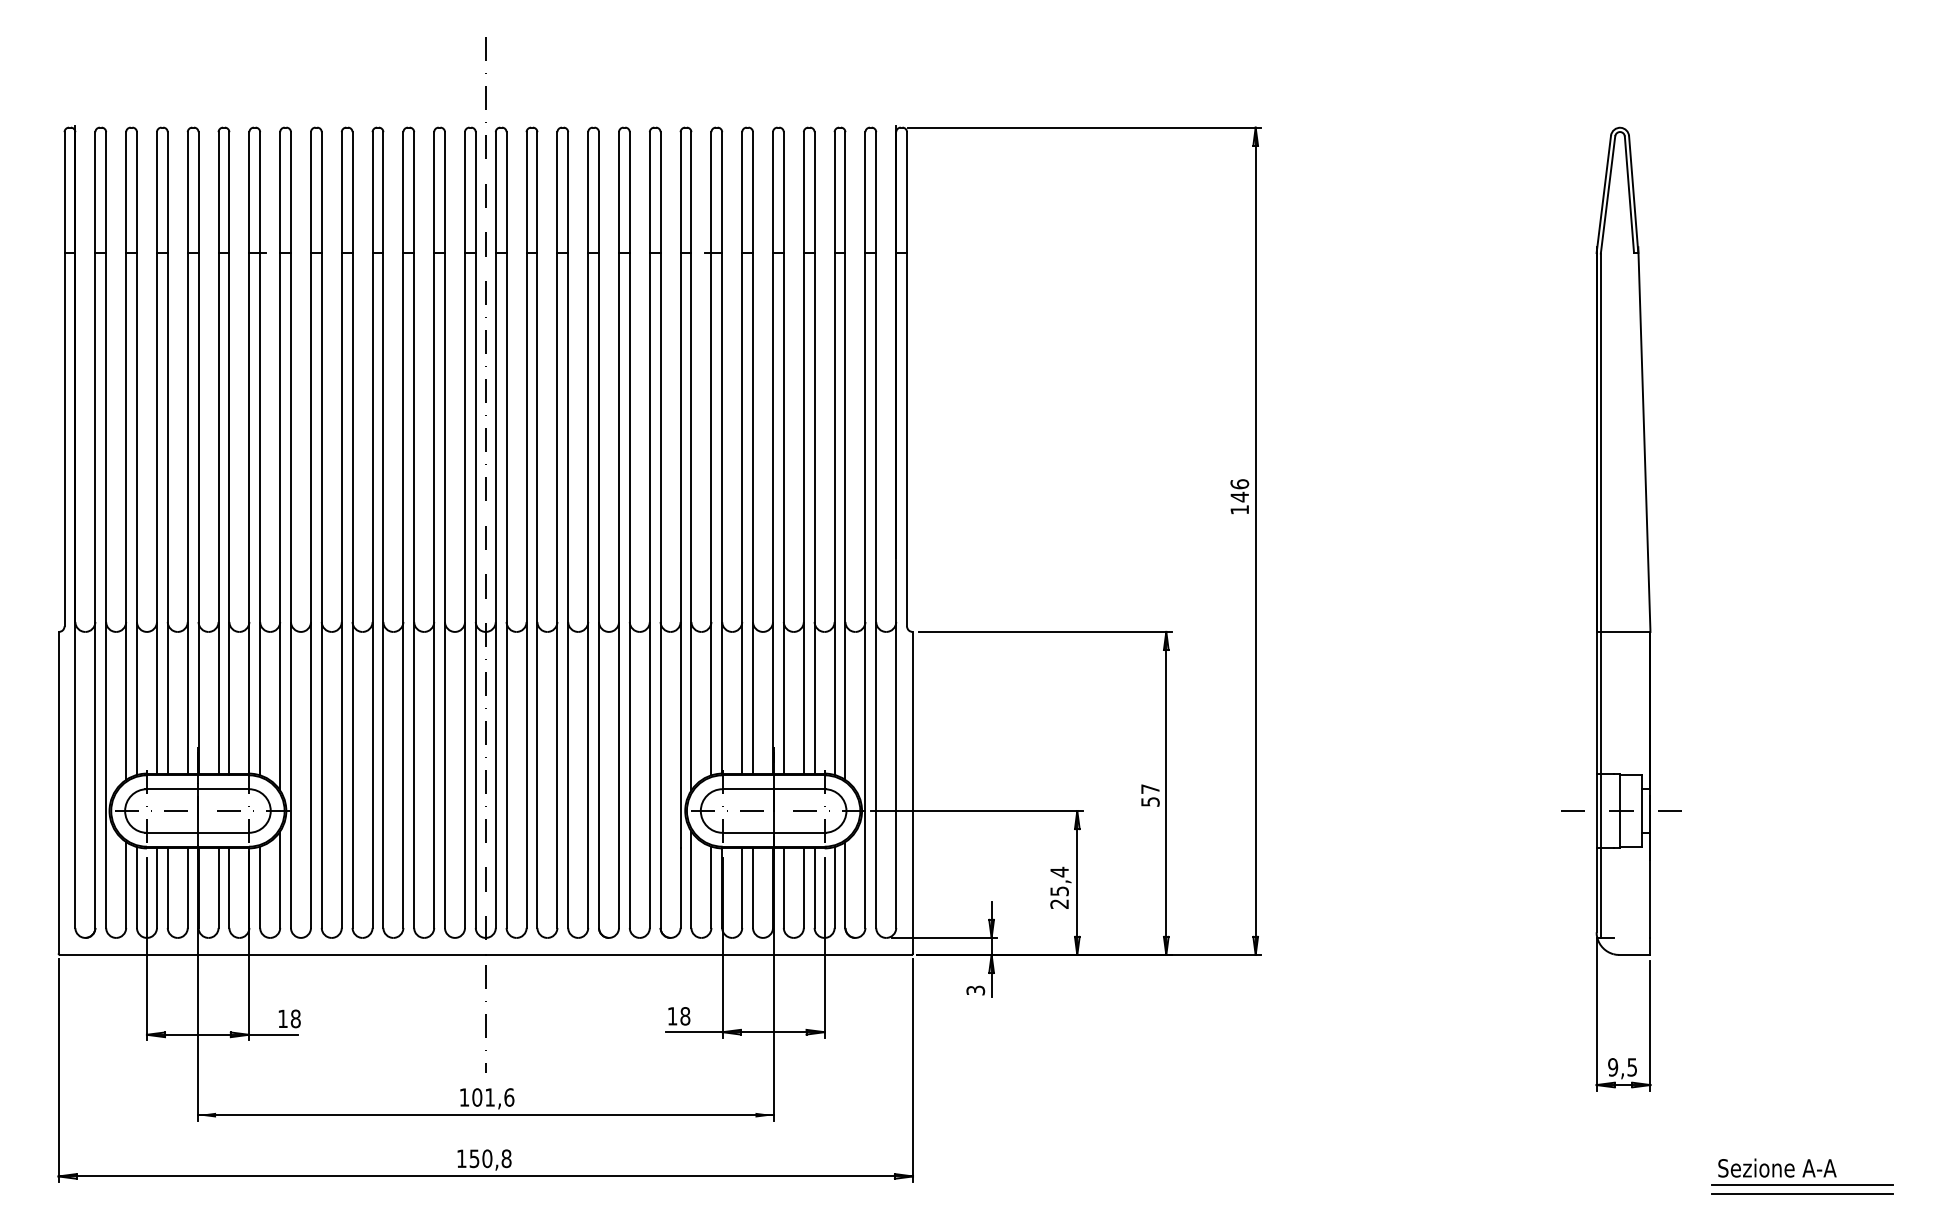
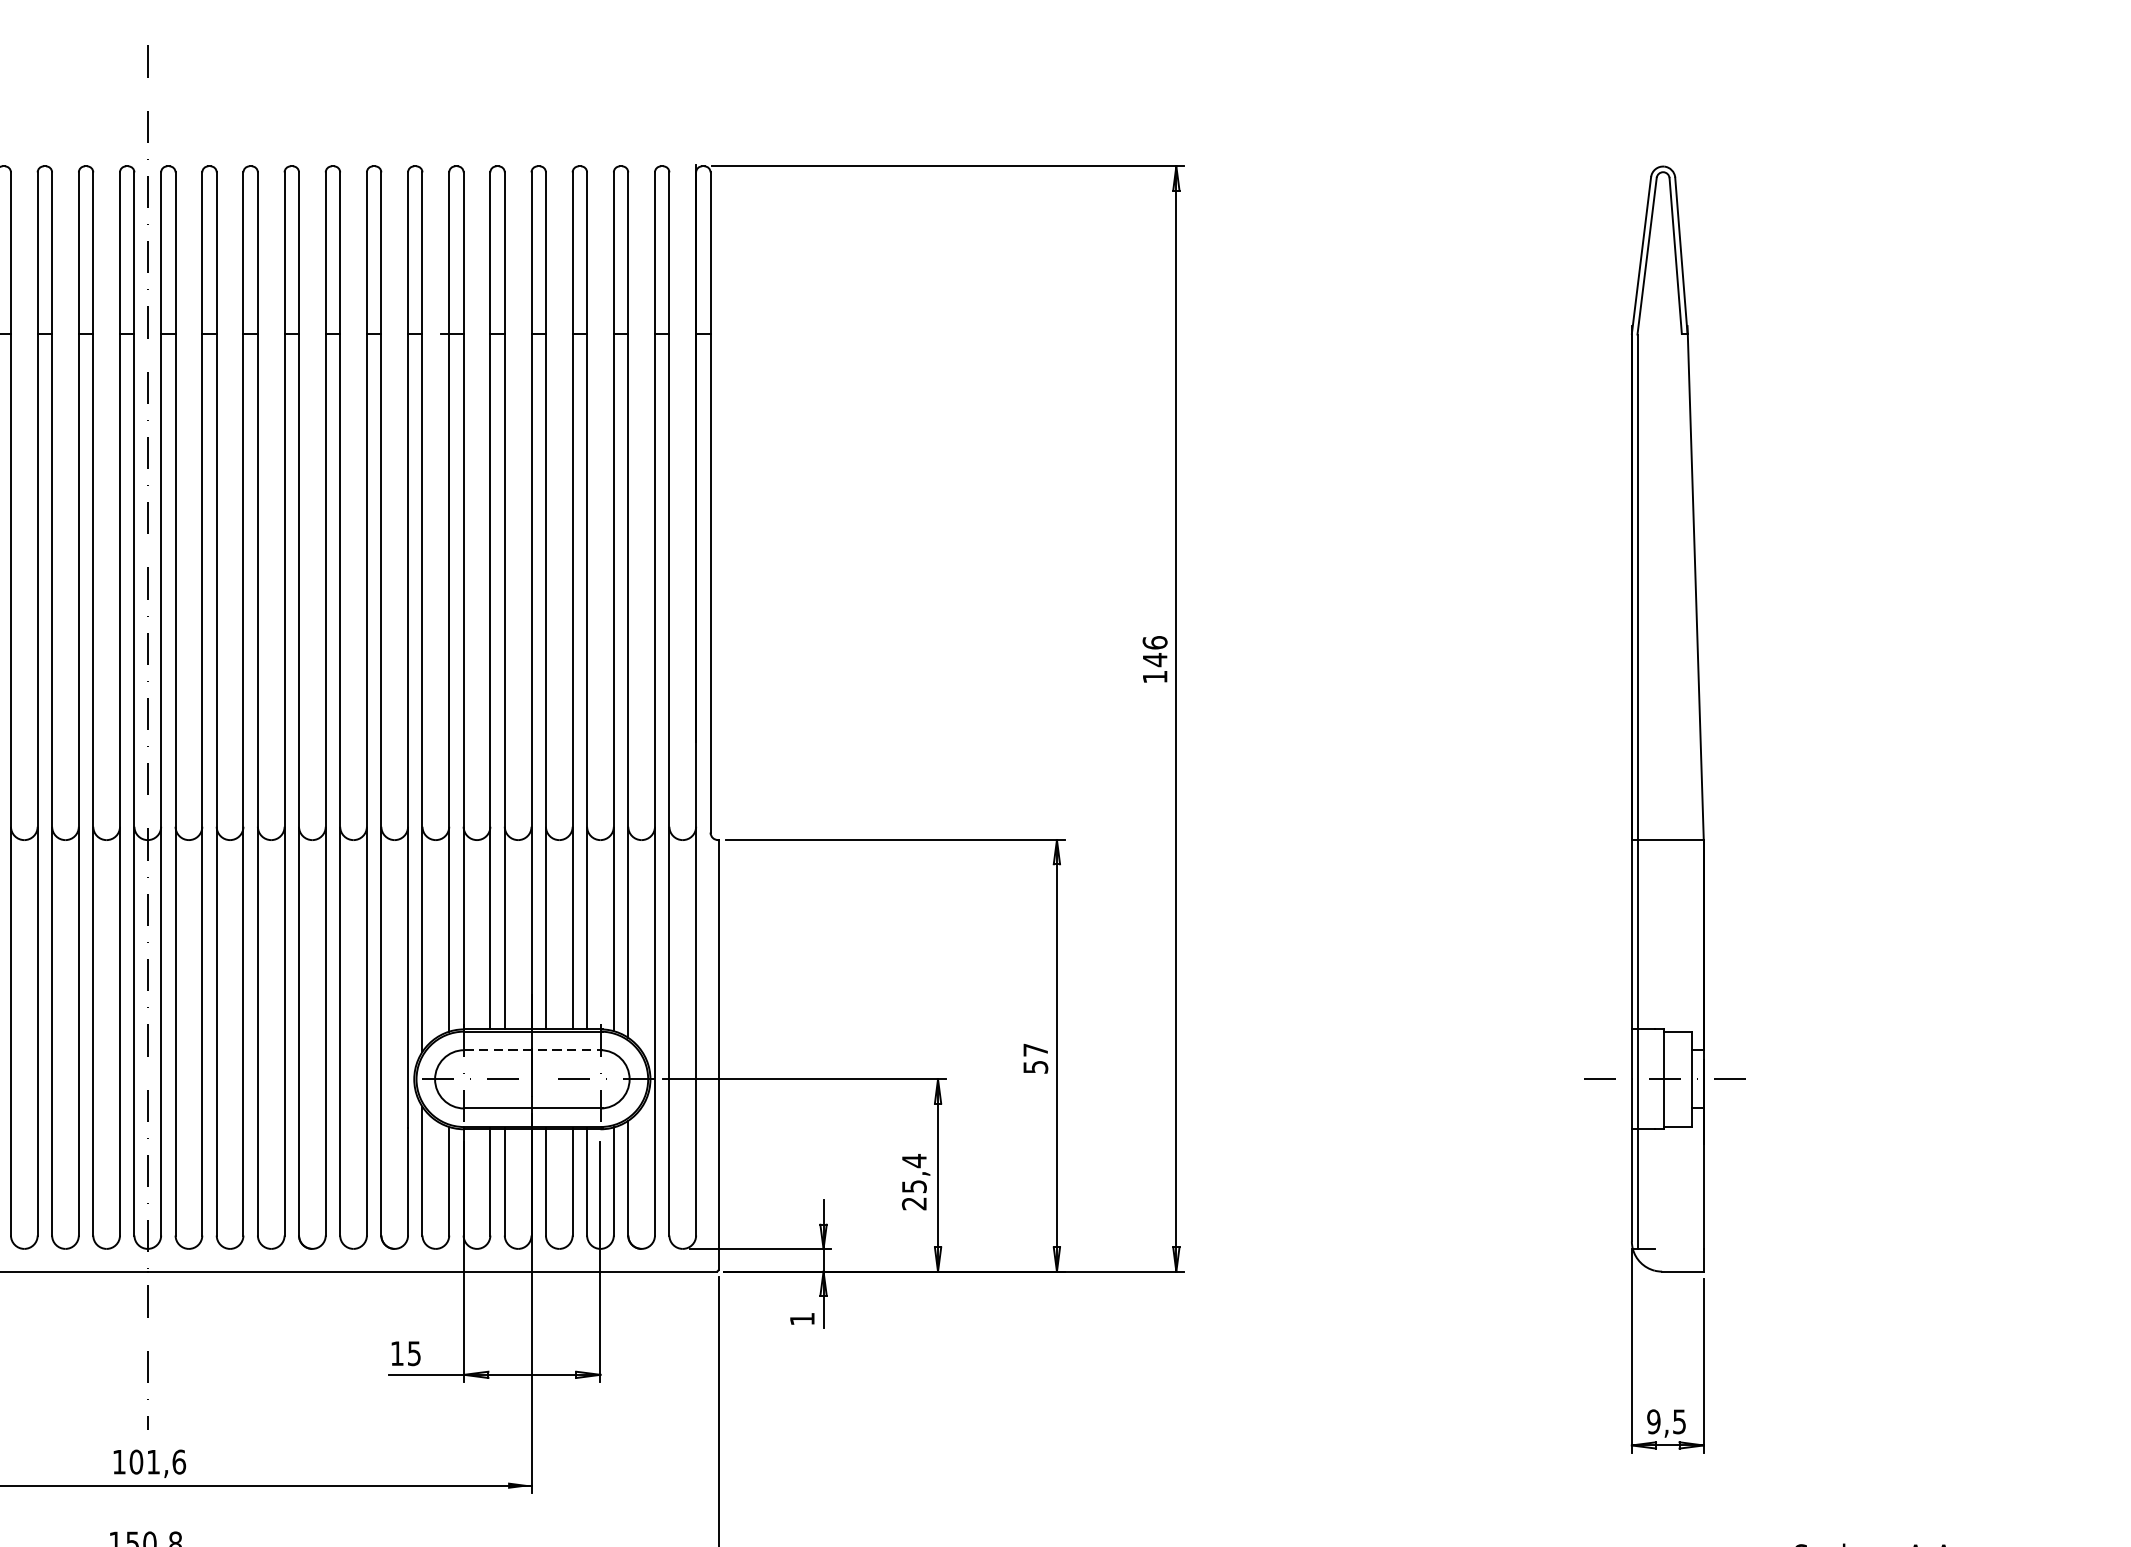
line: (774, 789) -> (533, 1050), solid -> dashed
text: (975, 990) -> (802, 1319), 3 -> 1
text: (685, 1016) -> (414, 1353), 18 -> 15

